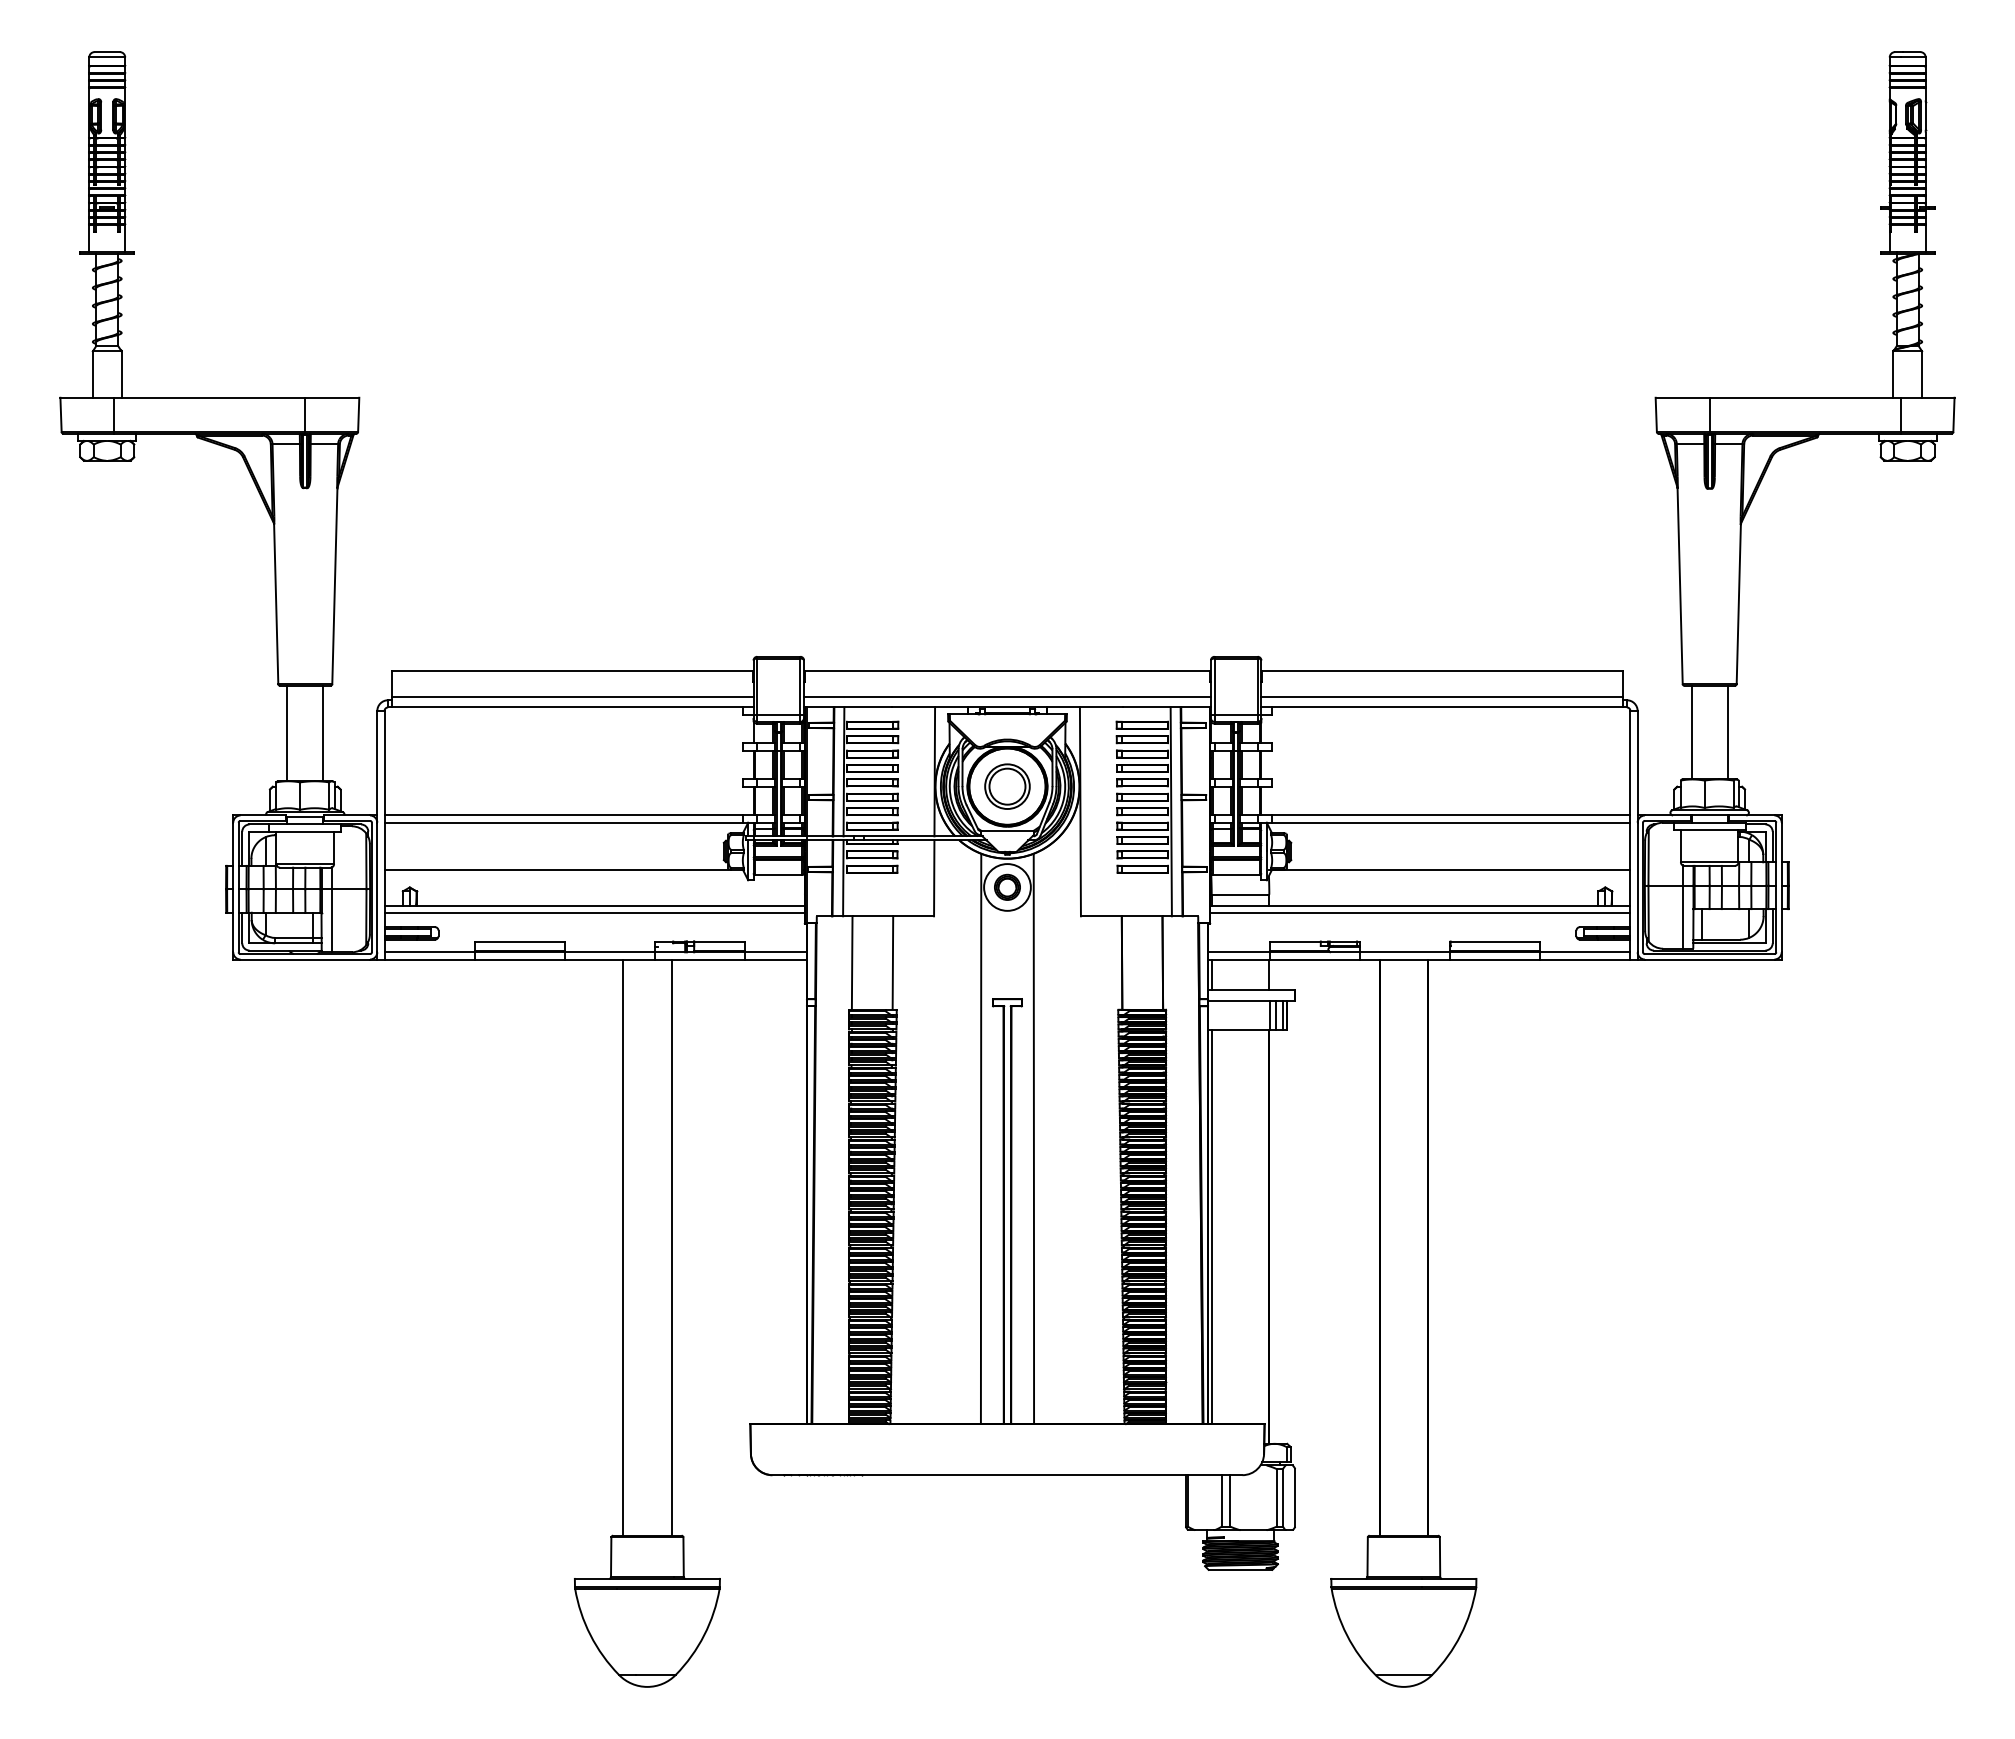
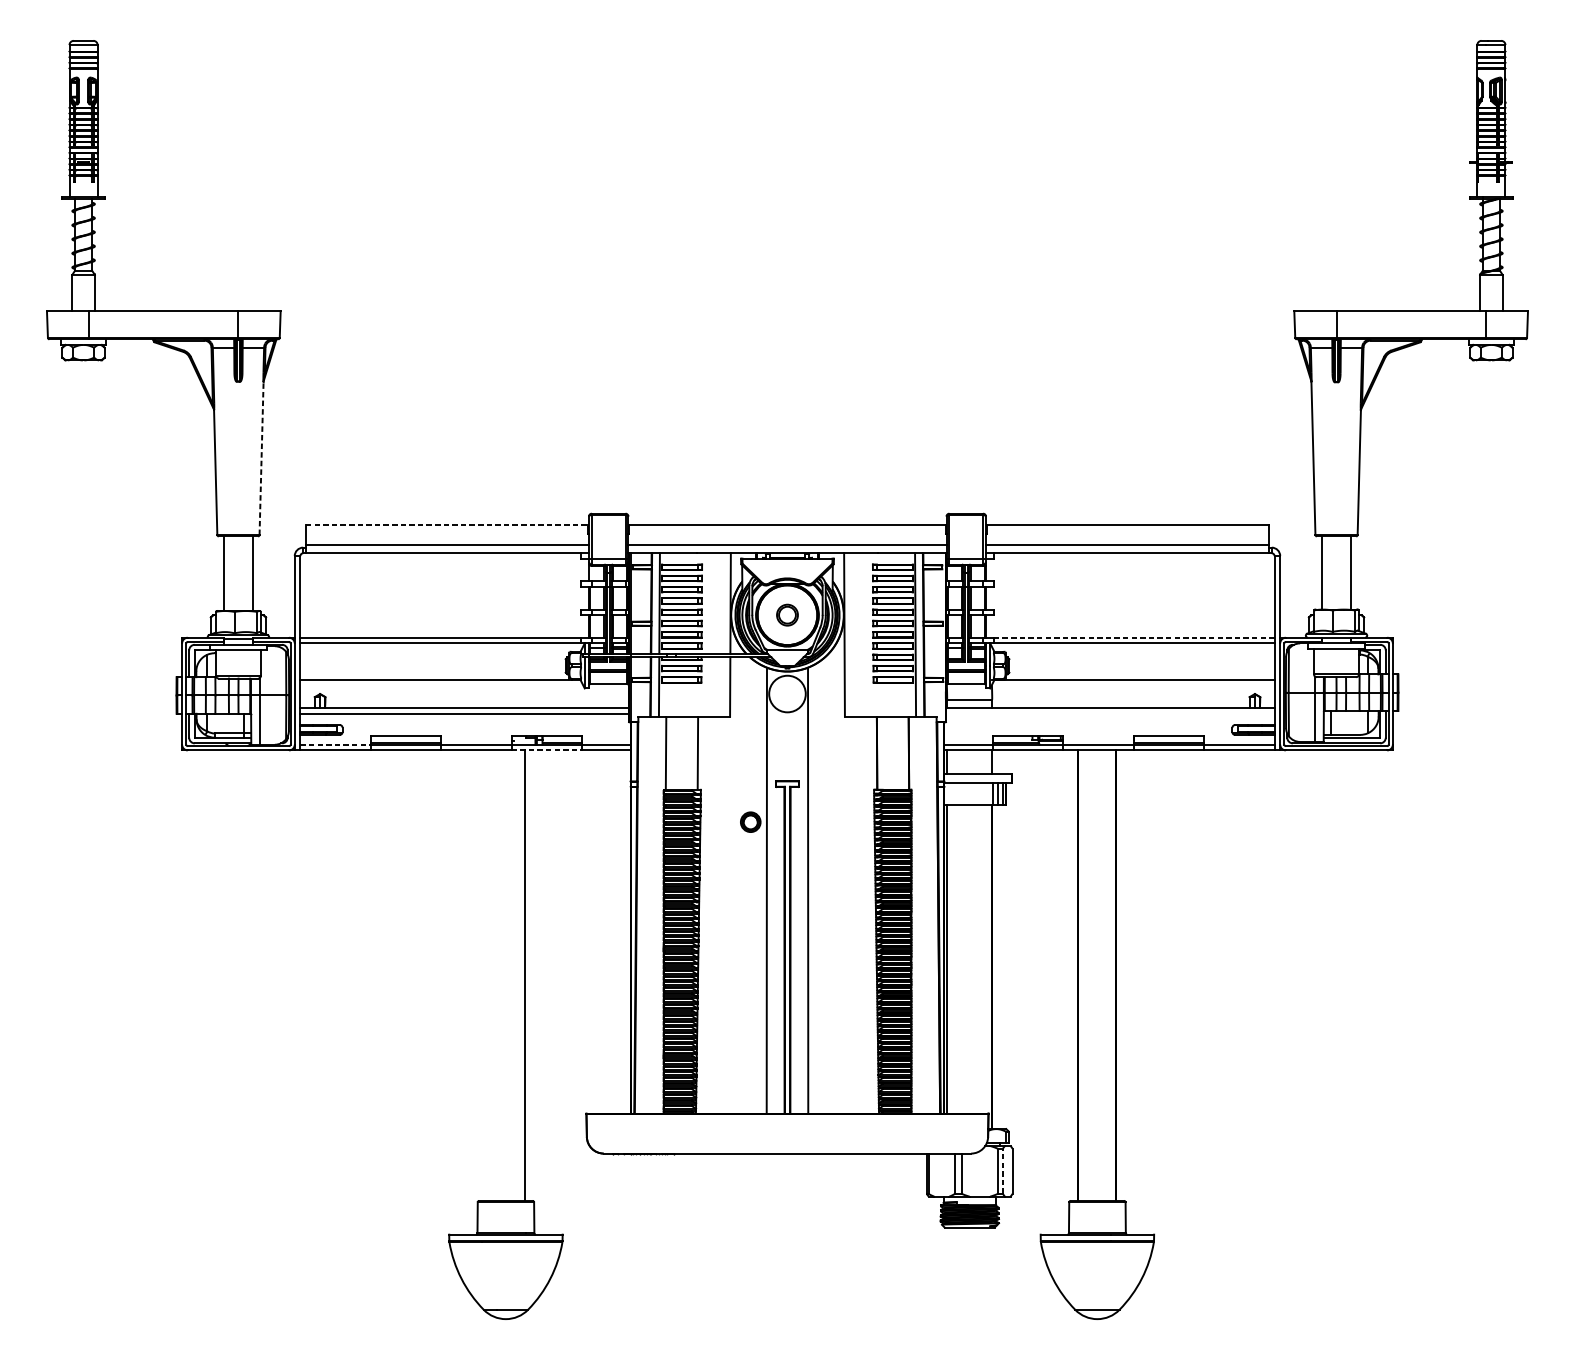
line: (334, 585) -> (261, 457), solid -> dashed
line: (572, 671) -> (447, 525), solid -> dashed
part: (1007, 786) -> (787, 615), size x0.6
line: (1450, 815) -> (1133, 637), solid -> dashed
part: (1007, 886) -> (750, 821), moved
line: (1420, 912) -> (1110, 713), removed
line: (430, 952) -> (336, 744), solid -> dashed
line: (700, 959) -> (547, 750), solid -> dashed
line: (623, 1247) -> (487, 975), removed
line: (1283, 1497) -> (1003, 1171), solid -> dashed

